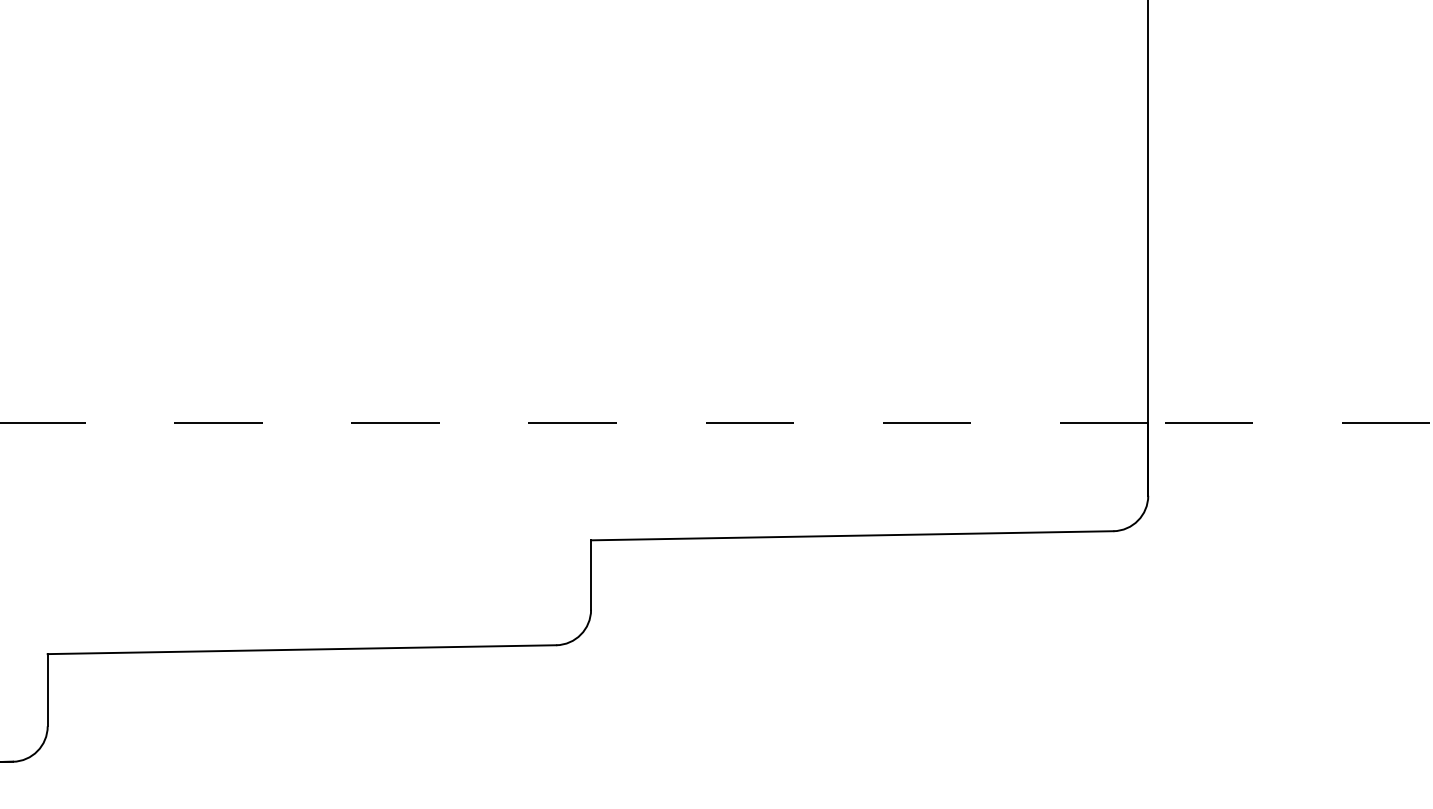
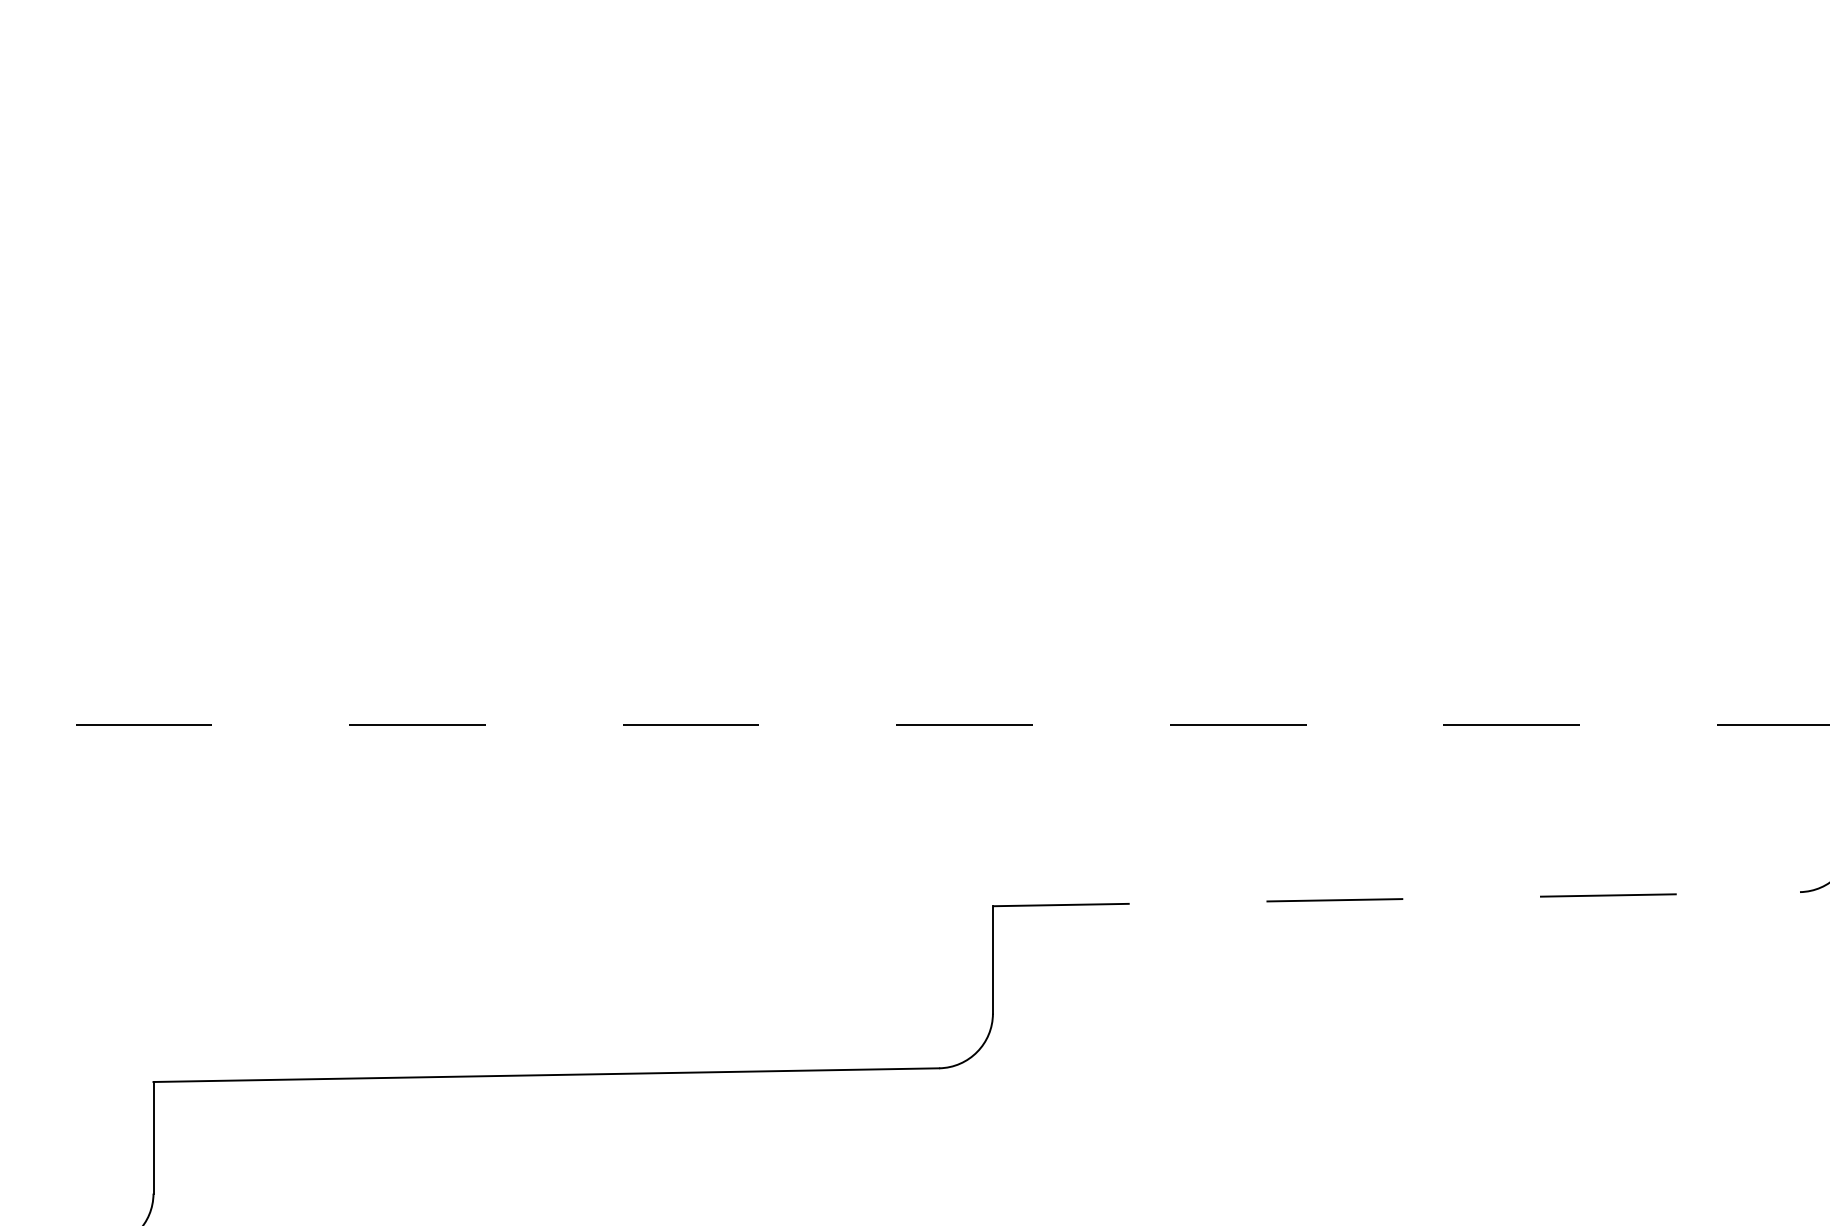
line: (852, 535) -> (1396, 898), solid -> dashed

